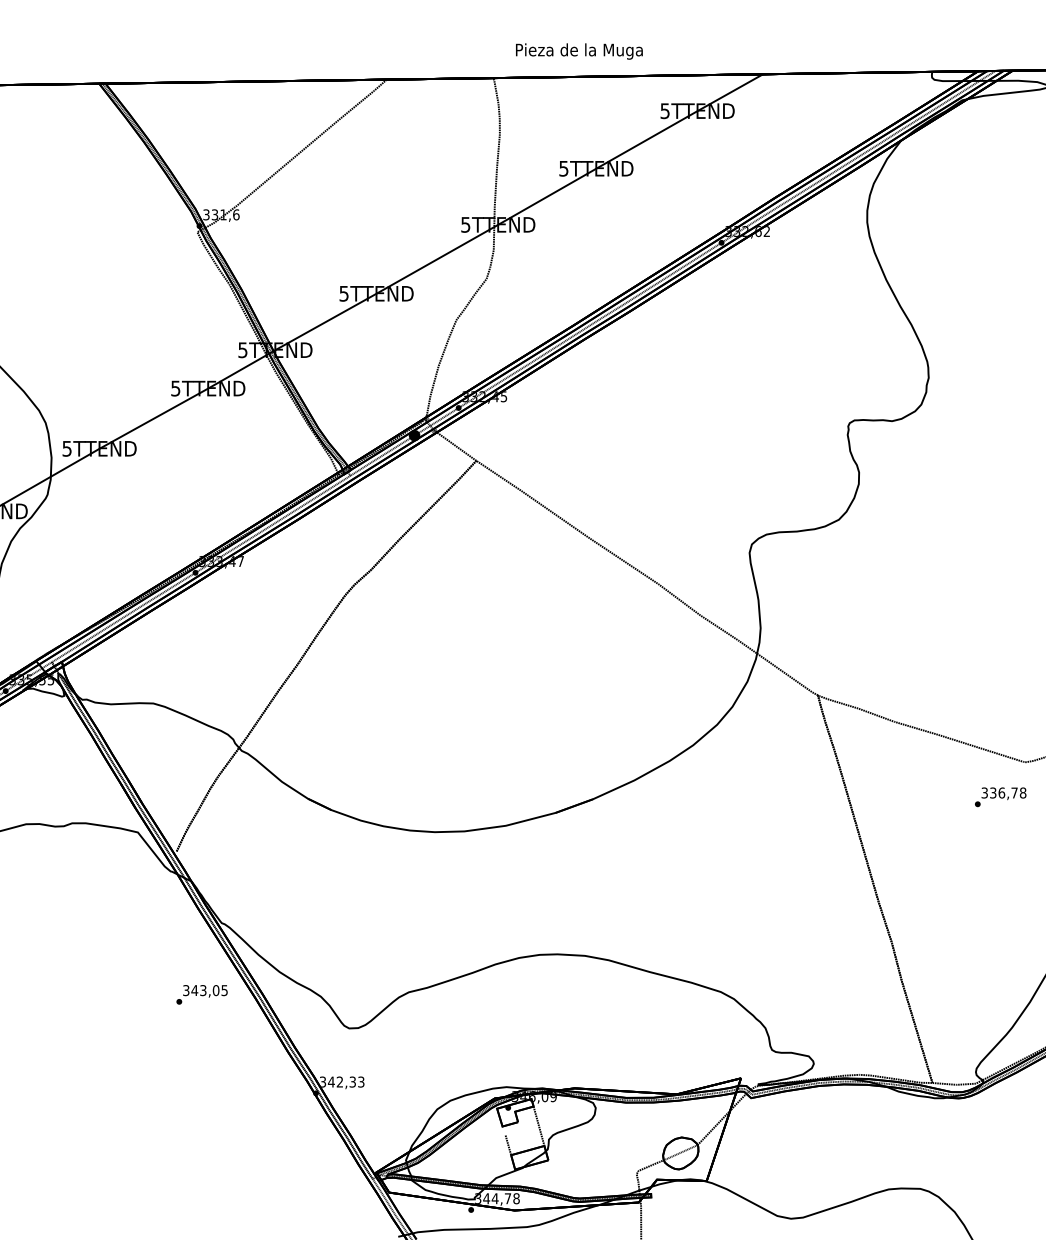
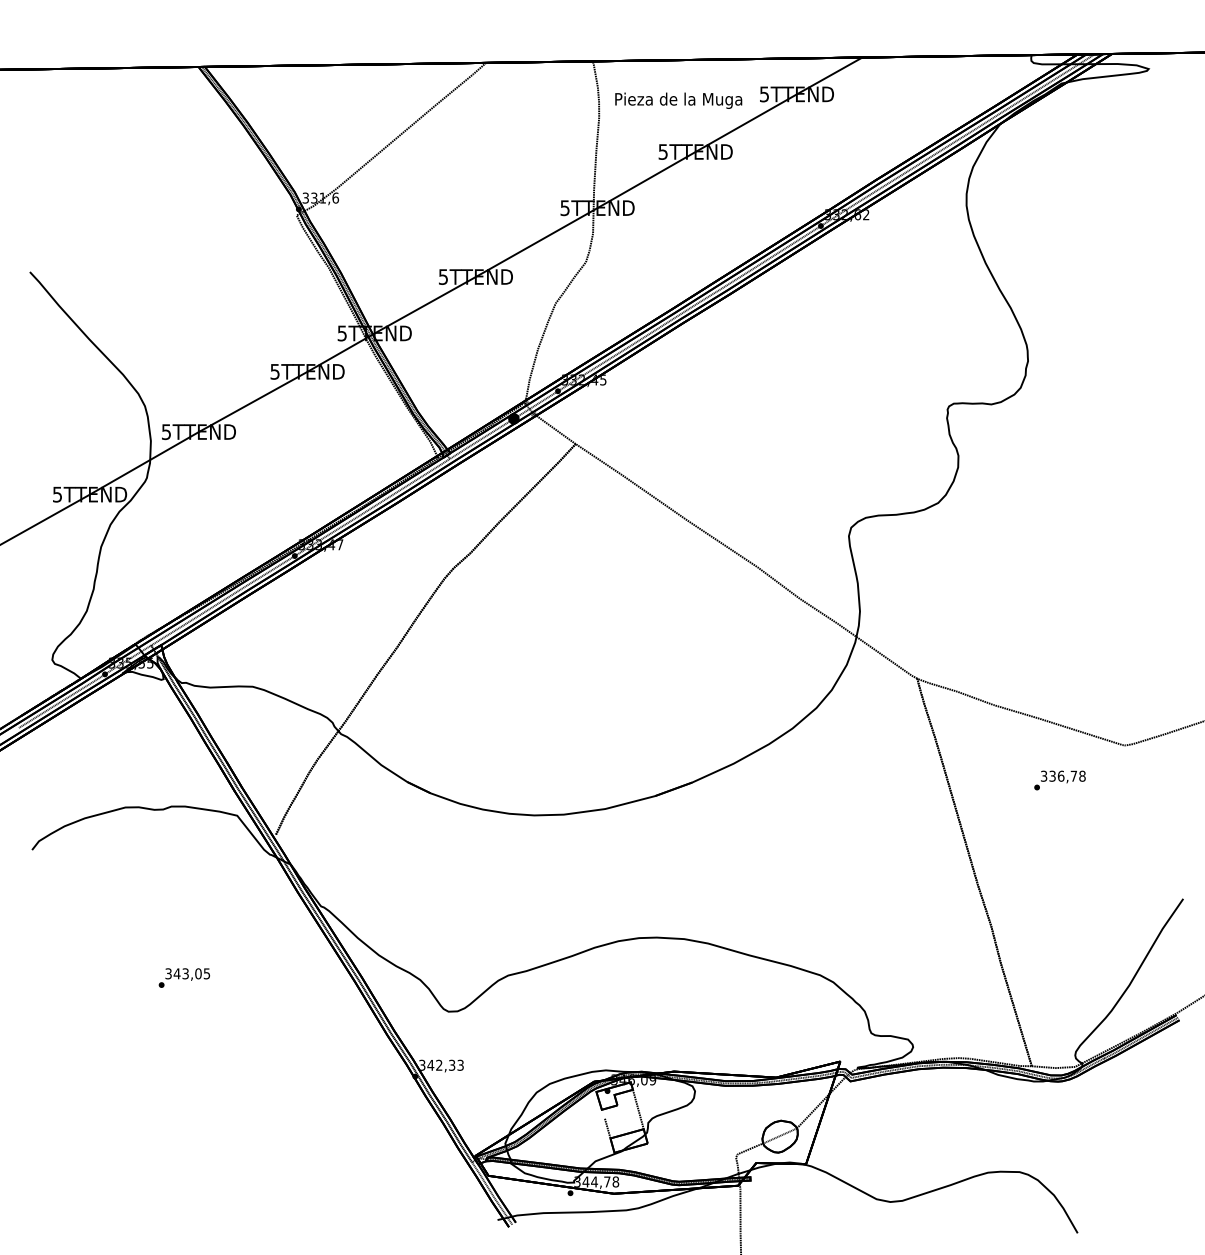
text: (579, 51) -> (678, 100), moved
text: (1000, 797) -> (1059, 780), moved
text: (201, 994) -> (183, 977), moved

